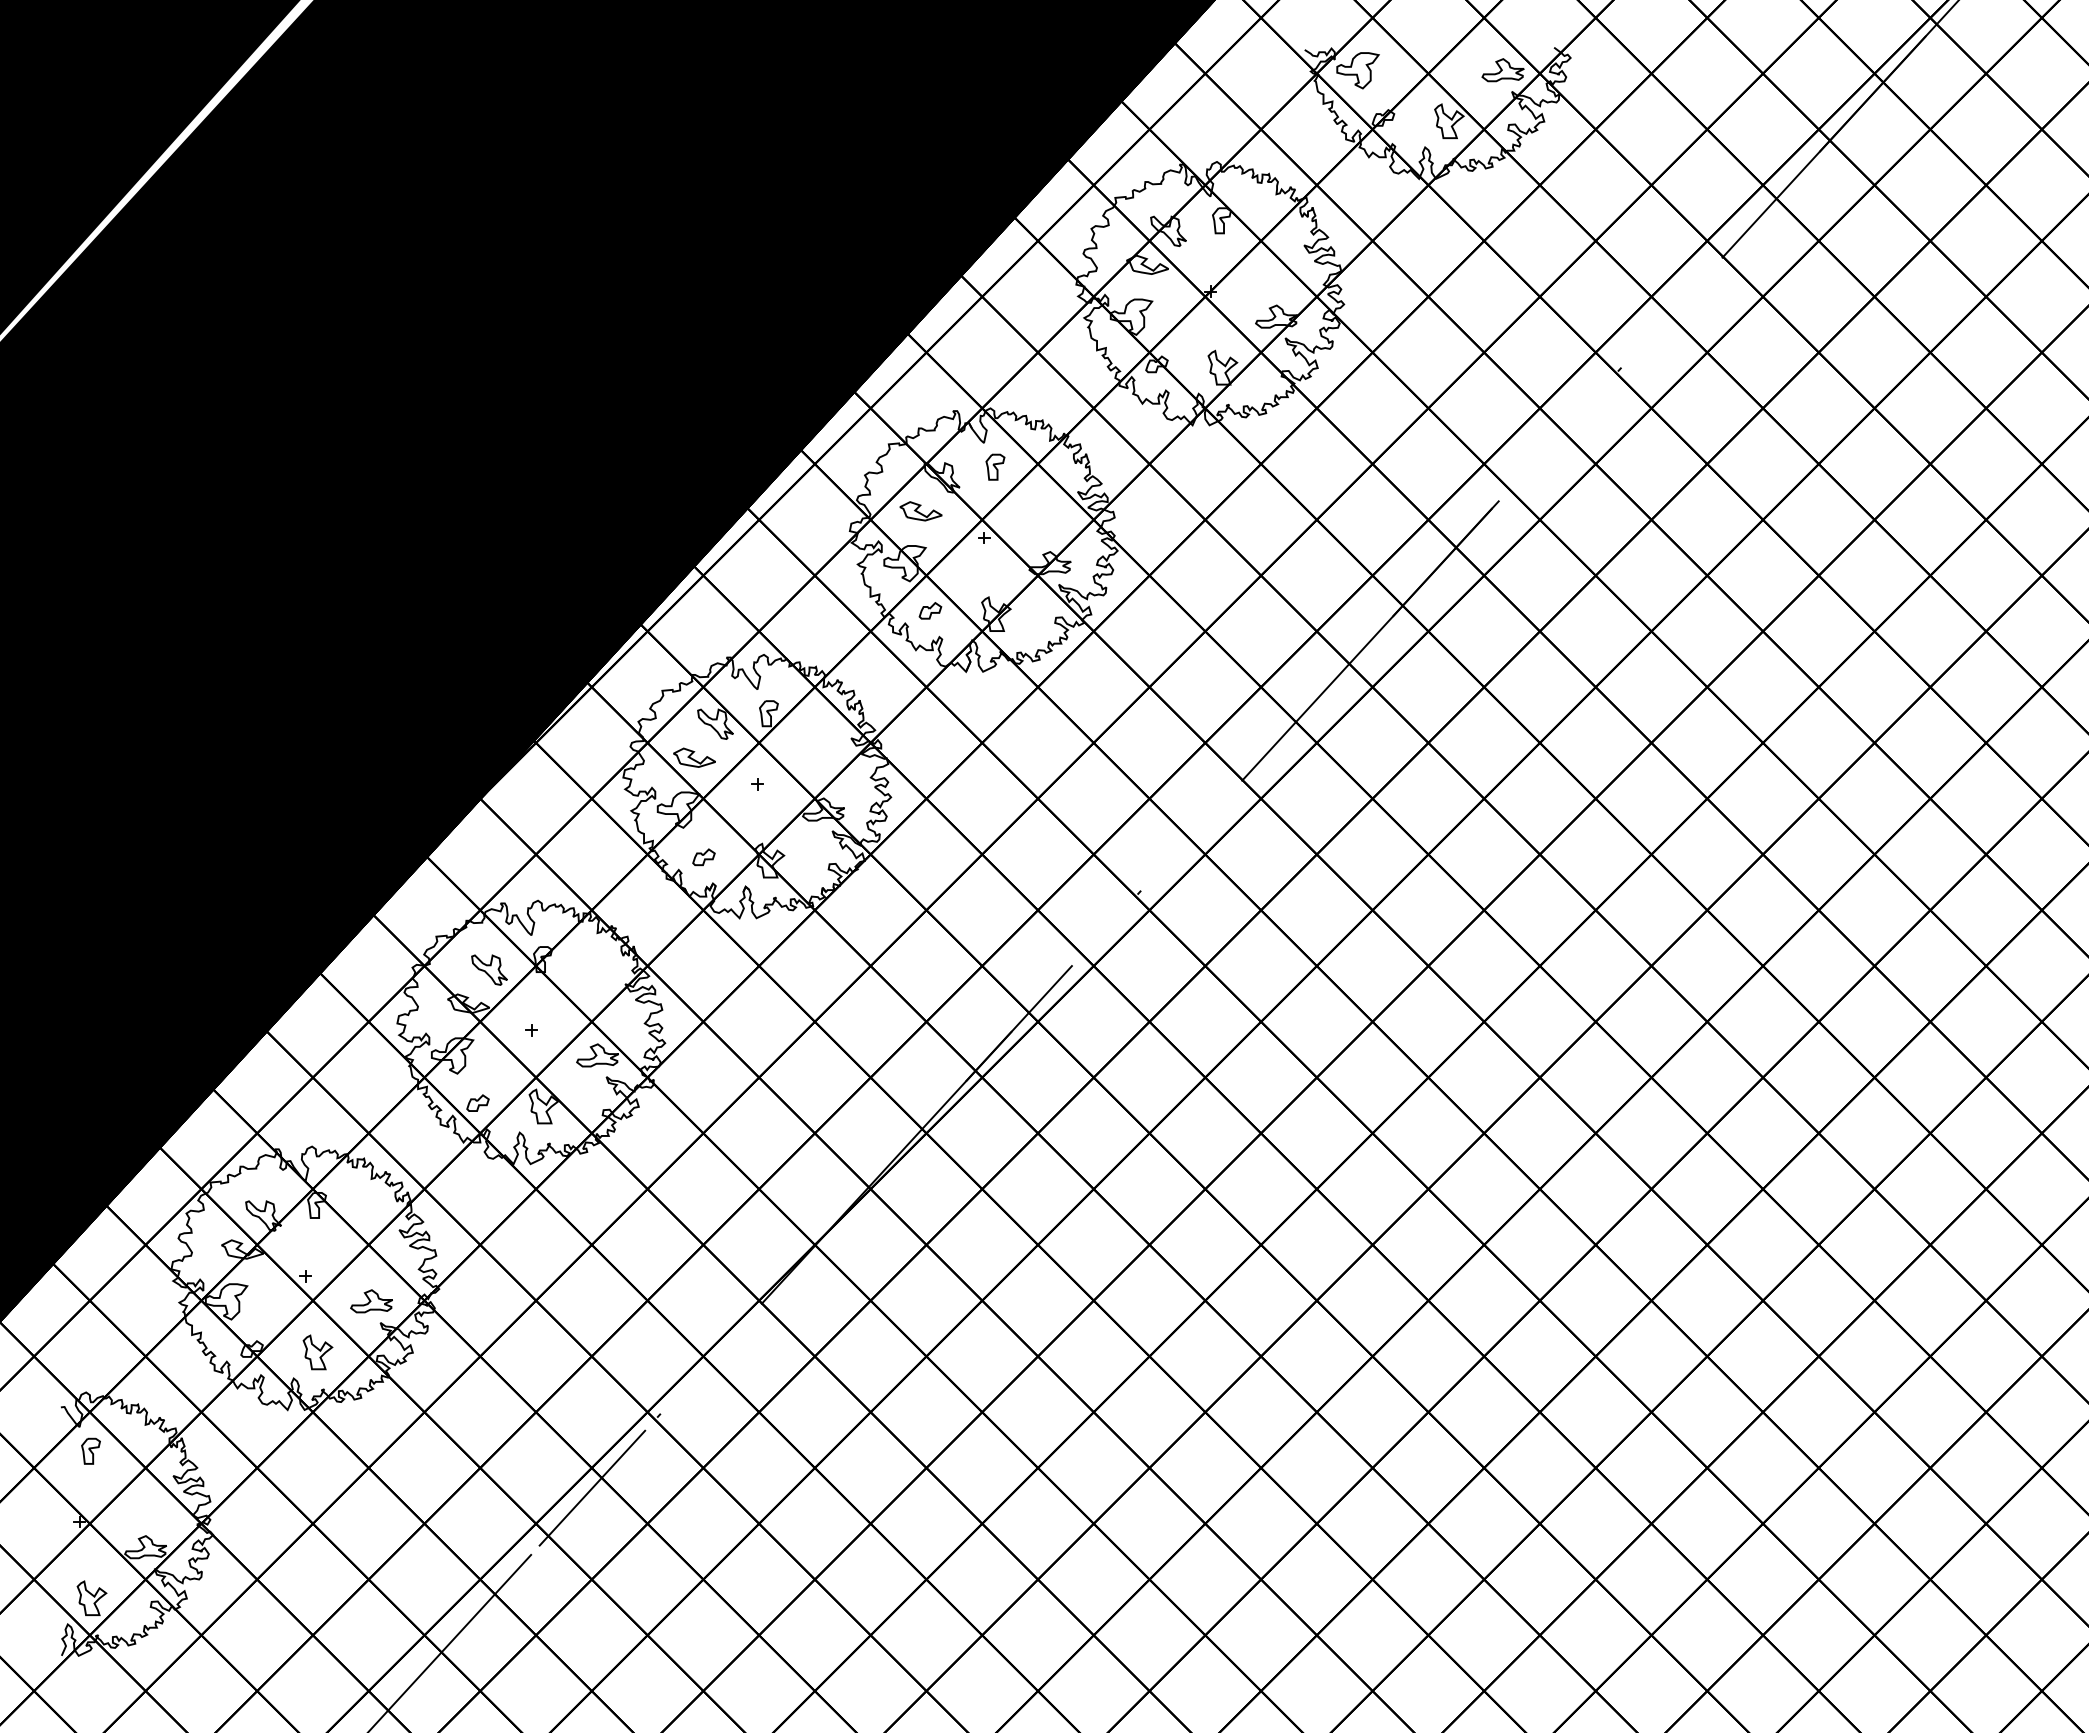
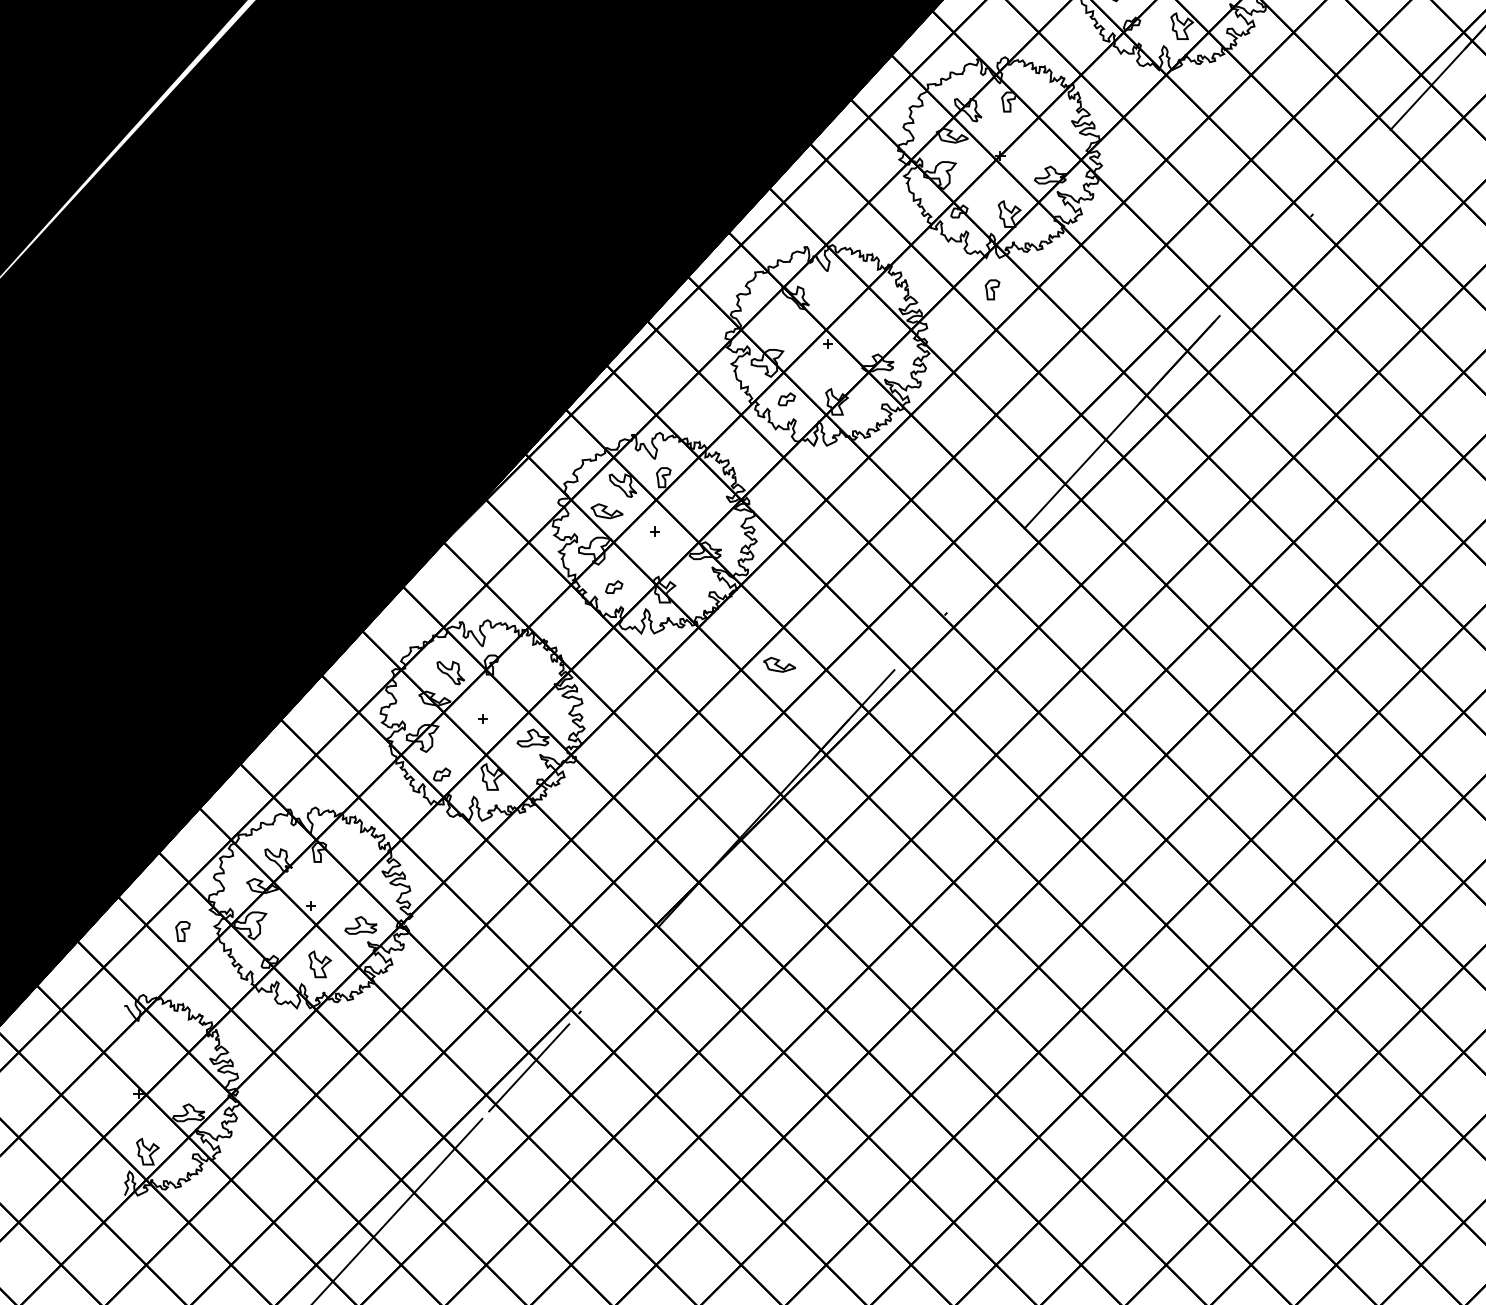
part: (995, 466) -> (992, 289), moved
part: (920, 511) -> (779, 664), moved
part: (90, 1450) -> (182, 930), moved

